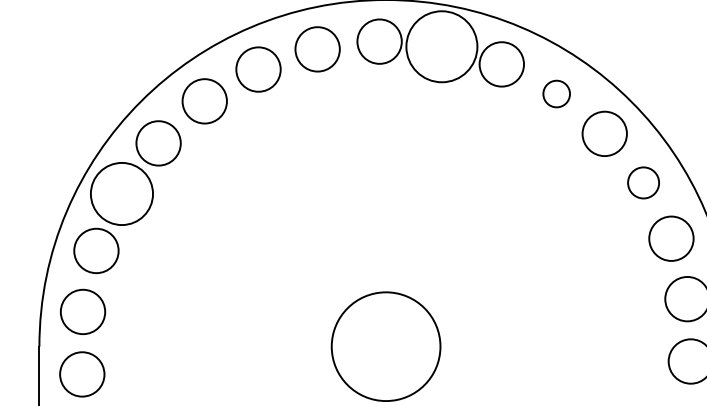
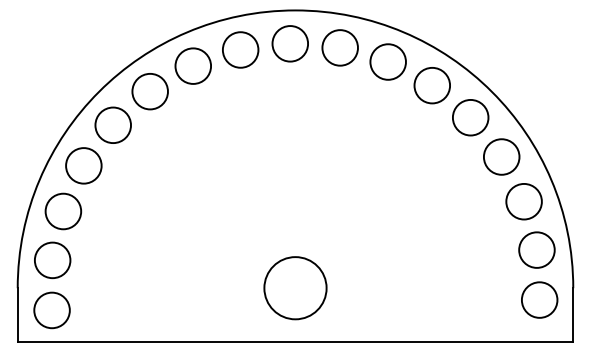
circle: (441, 46) -> (339, 47), size x0.62
circle: (555, 93) -> (431, 85), size x1.67
circle: (643, 182) -> (501, 156), size x1.43
circle: (121, 193) -> (83, 165), size x0.71
circle: (386, 347) -> (295, 288), size x0.71

